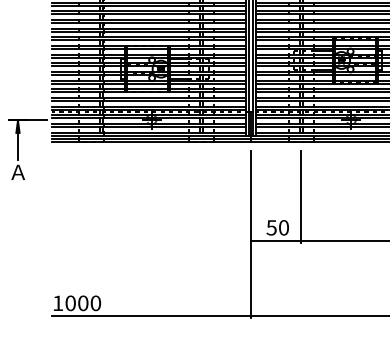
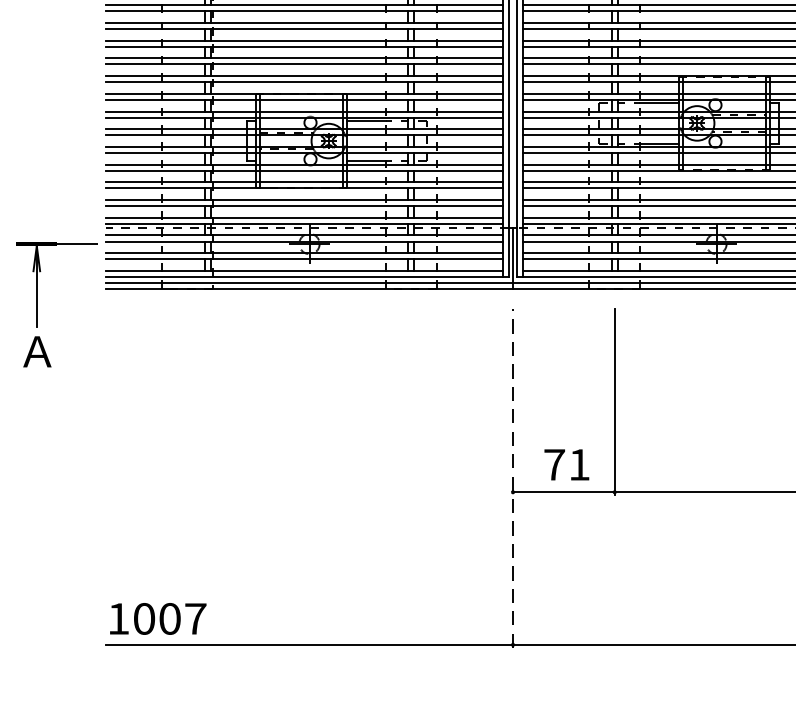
text: (277, 227) -> (566, 464), 50 -> 71
line: (251, 234) -> (513, 478), solid -> dashed
text: (95, 303) -> (194, 619), 1000 -> 1007

